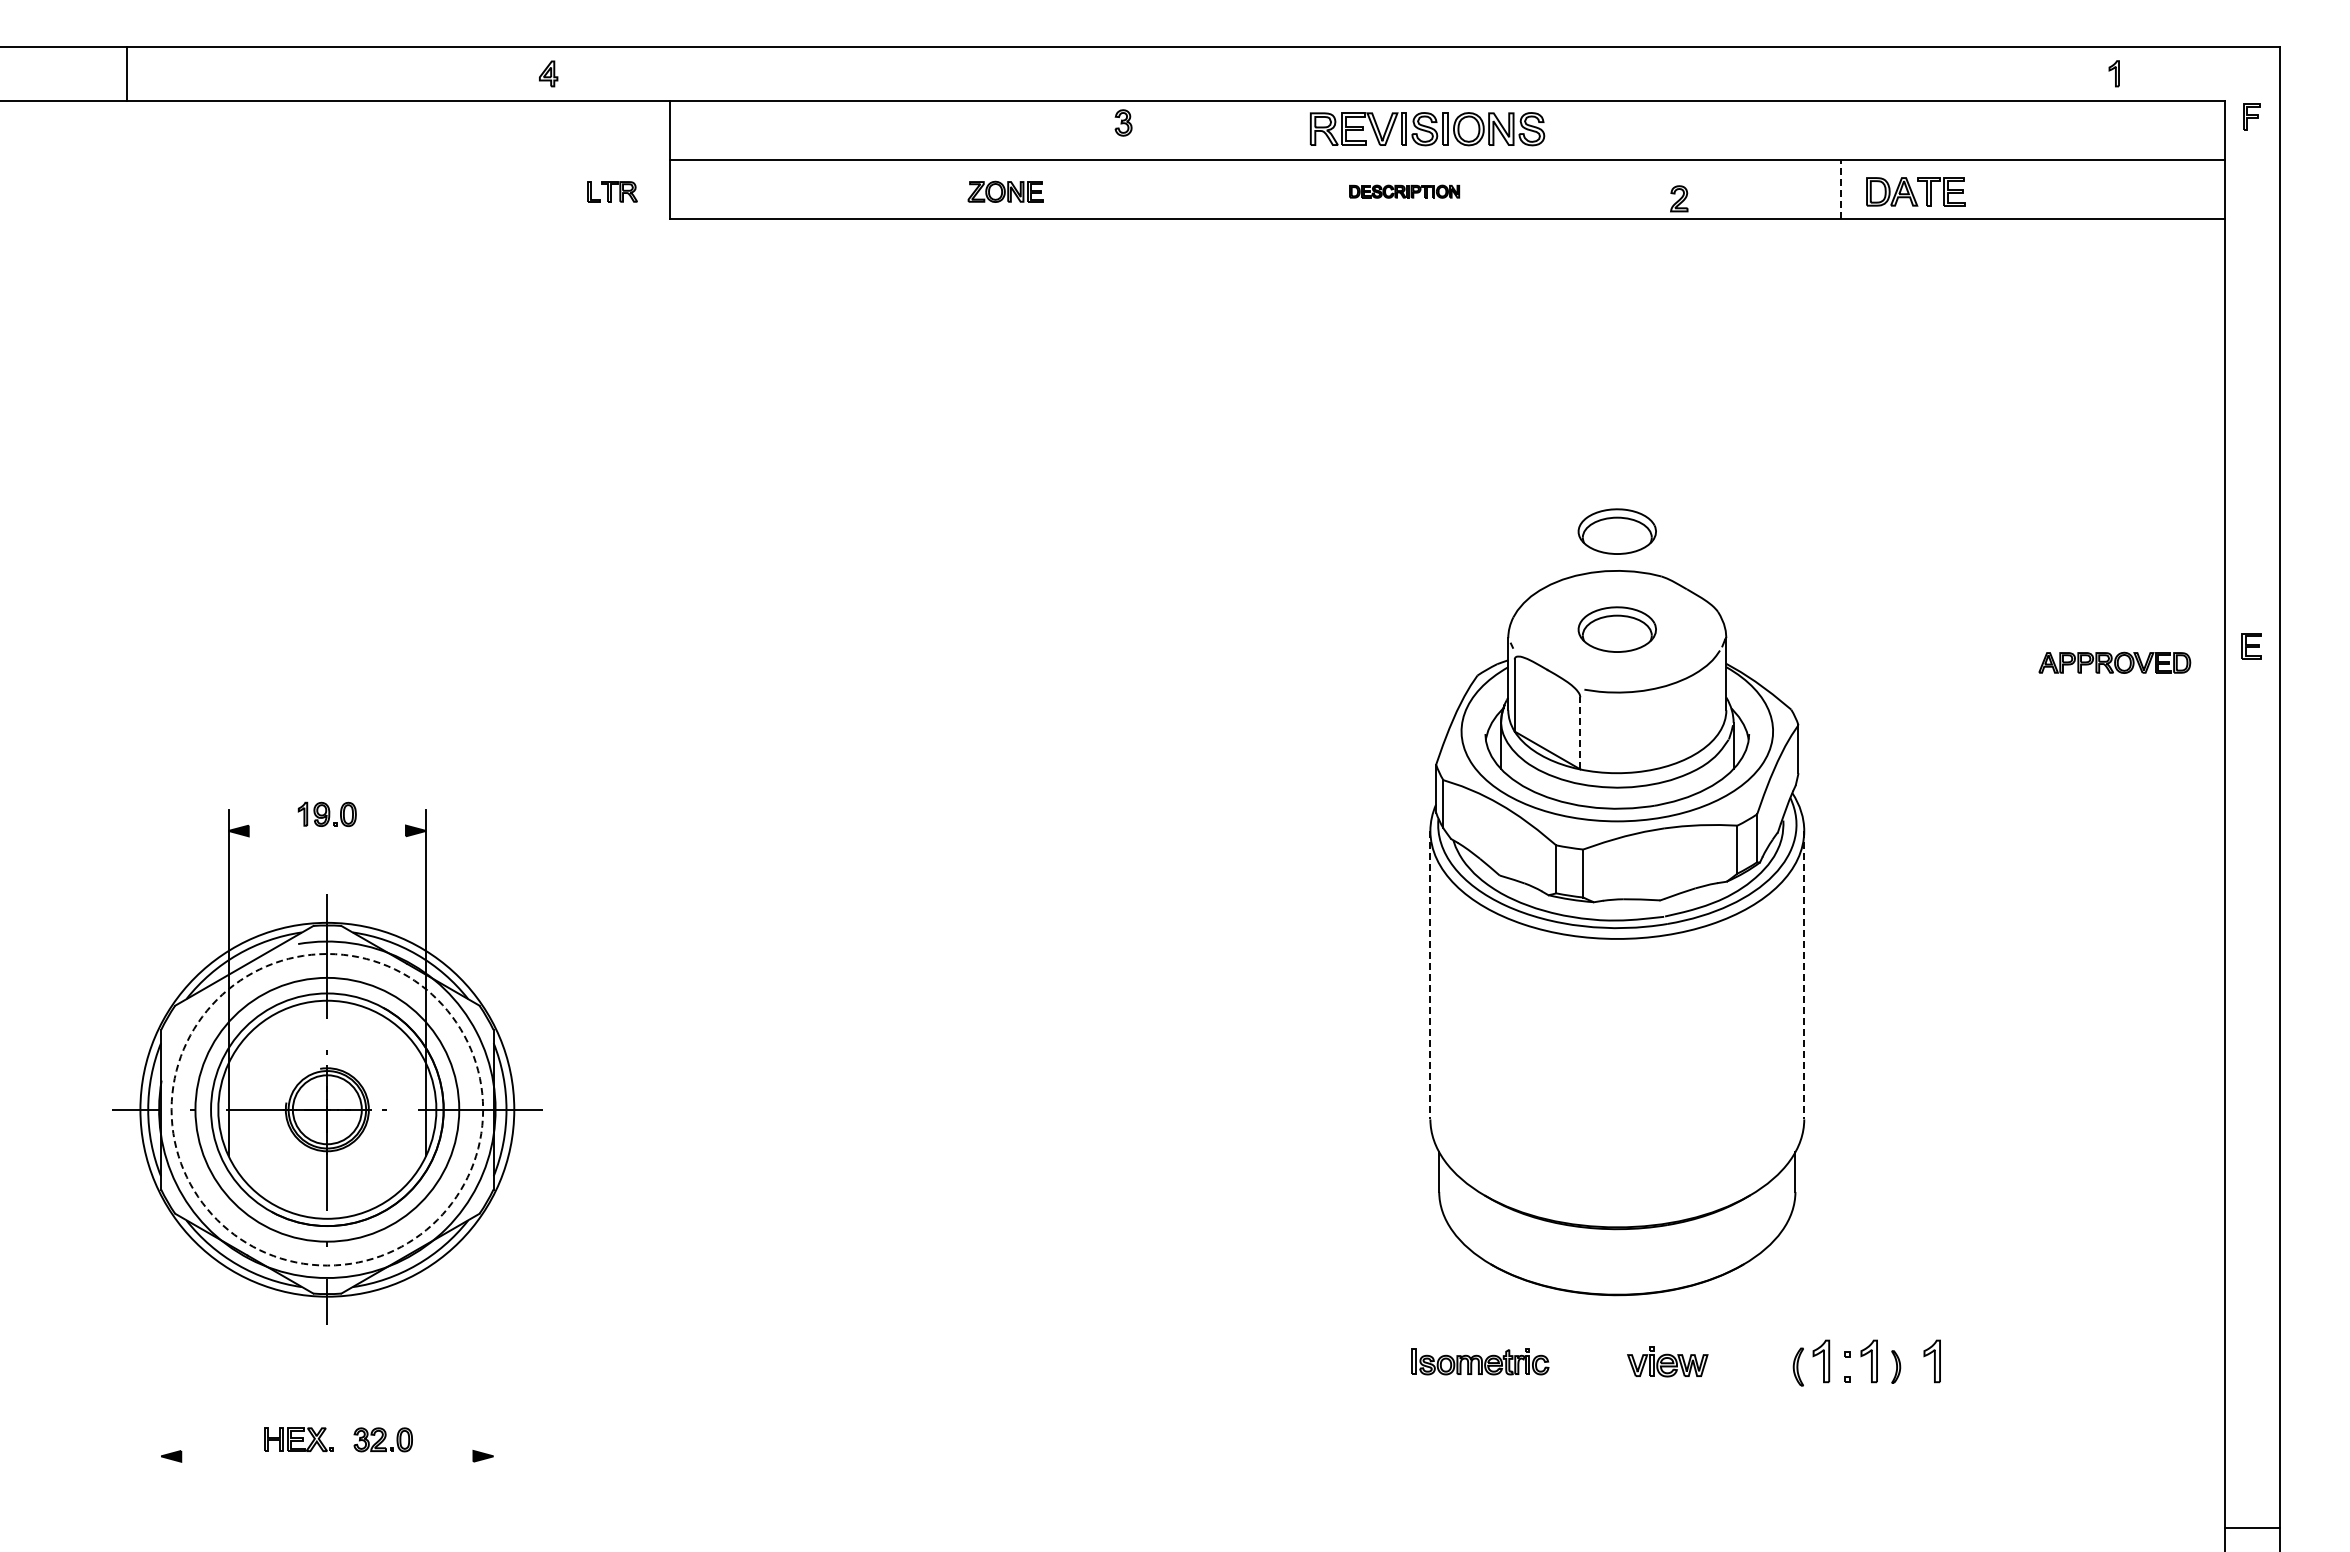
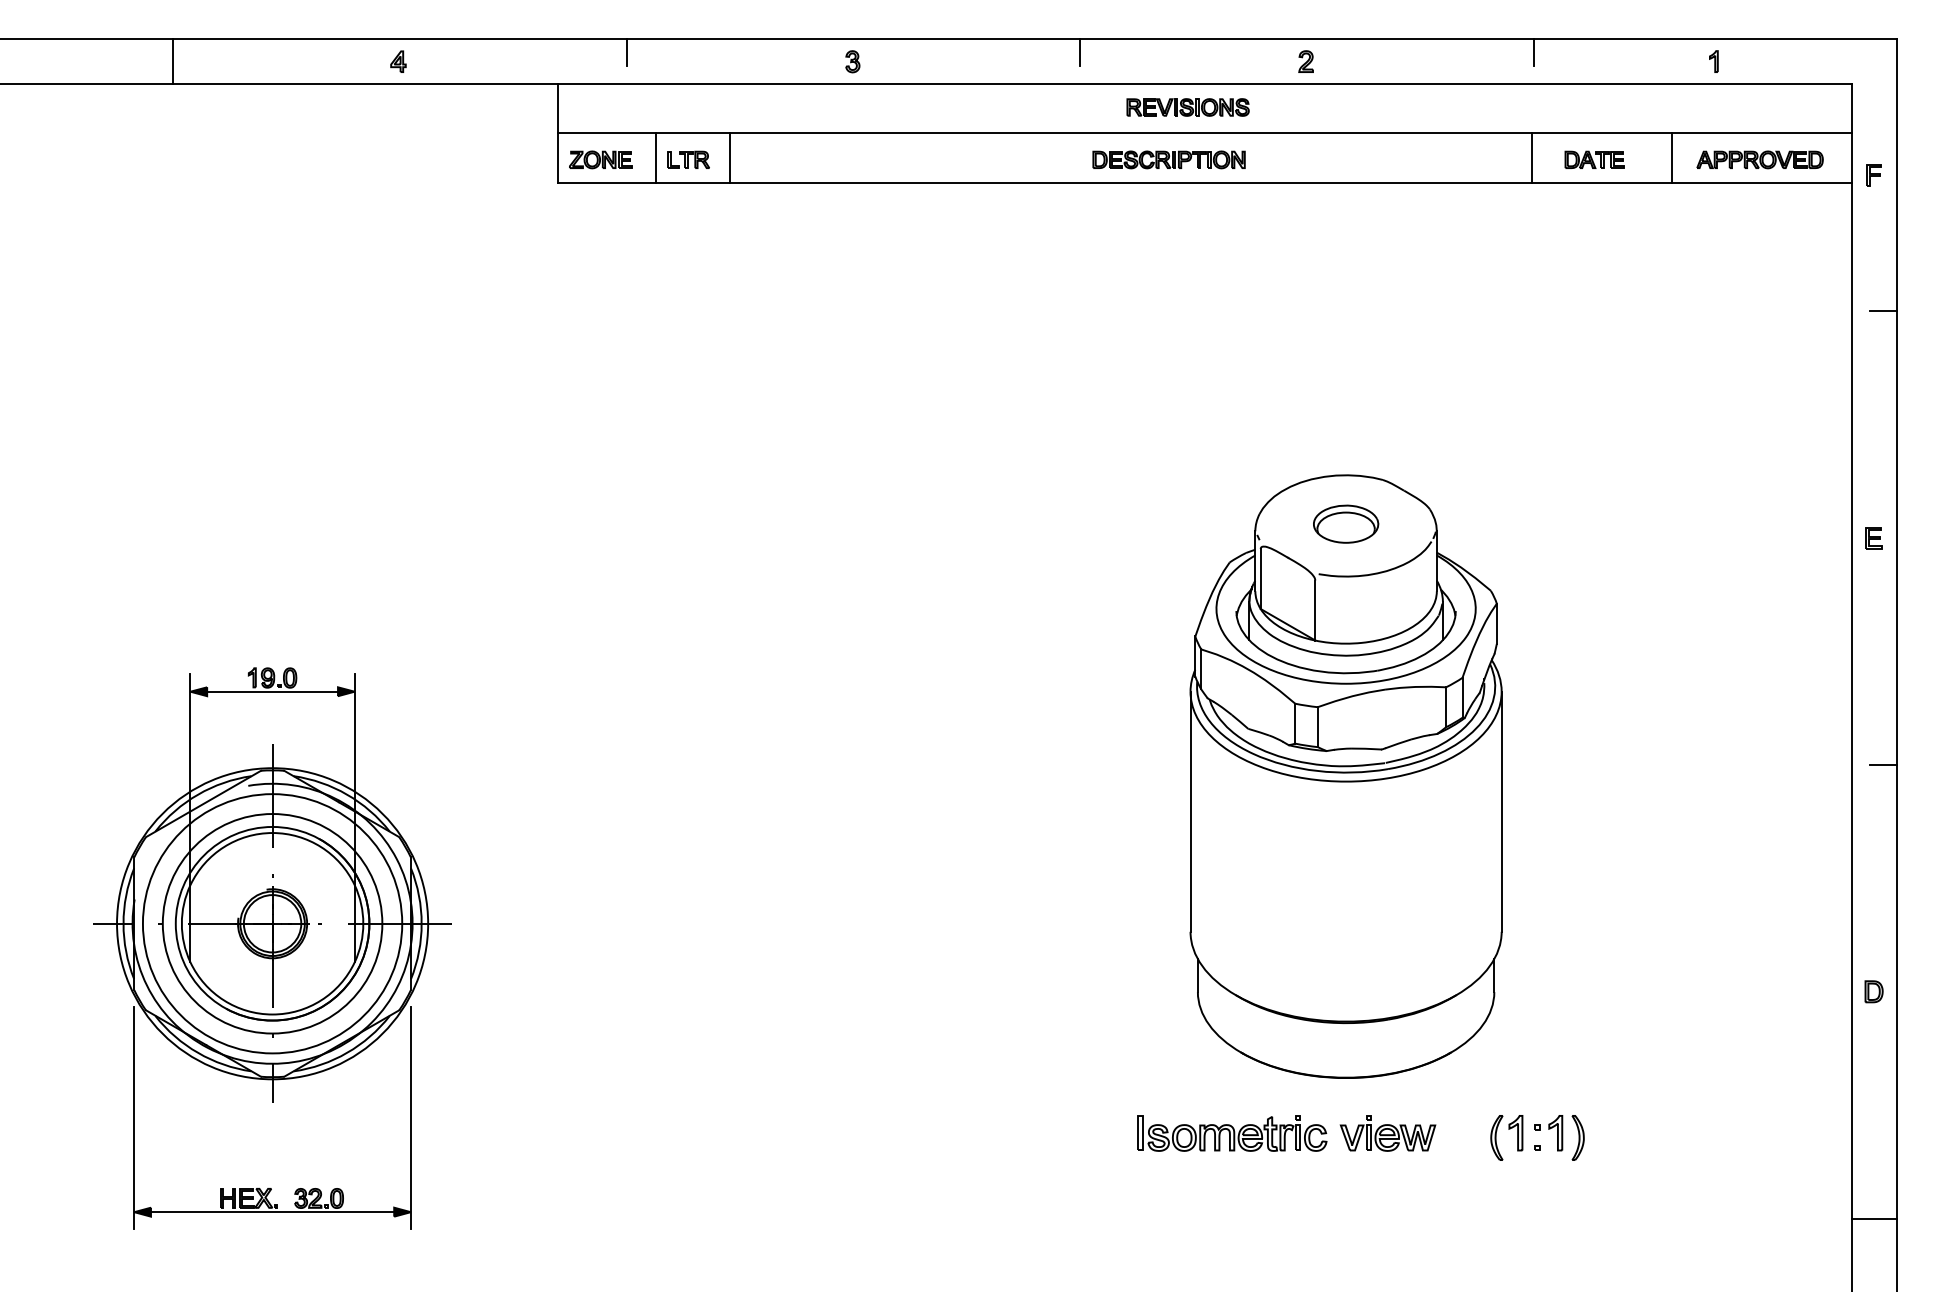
line: (752, 62) -> (626, 52), added
line: (1298, 62) -> (1080, 52), added
line: (1843, 62) -> (1534, 52), added
line: (126, 73) -> (172, 61), moved
part: (548, 73) -> (398, 61), moved
part: (2113, 73) -> (1713, 61), moved
part: (2251, 116) -> (1873, 174), moved
part: (1123, 122) -> (852, 61), moved
part: (1427, 128) -> (1188, 107), size x0.62
line: (788, 189) -> (656, 157), added
line: (876, 189) -> (729, 157), added
line: (1841, 189) -> (1532, 157), dashed -> solid
line: (2008, 189) -> (1671, 157), added
part: (612, 191) -> (688, 159), moved
part: (1005, 191) -> (600, 159), moved
part: (1404, 191) -> (1168, 159), size x1.67
part: (1915, 191) -> (1594, 159), size x0.71
part: (1679, 198) -> (1306, 61), moved
line: (2262, 373) -> (1883, 311), added
part: (1616, 531) -> (1345, 442), removed
part: (2114, 662) -> (1759, 159), moved
line: (1580, 732) -> (1315, 609), dashed -> solid
line: (326, 830) -> (271, 691), added
line: (2262, 918) -> (1883, 764), added
line: (1430, 975) -> (1190, 812), dashed -> solid
line: (1804, 975) -> (1501, 812), dashed -> solid
circle: (327, 1109) -> (272, 923), dashed -> solid
part: (2251, 1191) -> (1873, 991), added
line: (161, 1343) -> (134, 1118), added
line: (493, 1343) -> (410, 1118), added
part: (1480, 1361) -> (1232, 1133), size x1.67
part: (1667, 1361) -> (1387, 1133), size x1.43
part: (1931, 1361) -> (1607, 1133), removed
part: (1798, 1366) -> (1496, 1137), size x1.43
part: (1895, 1366) -> (1577, 1137), size x1.67
line: (327, 1456) -> (272, 1212), added
line: (2251, 1528) -> (1873, 1218), moved

